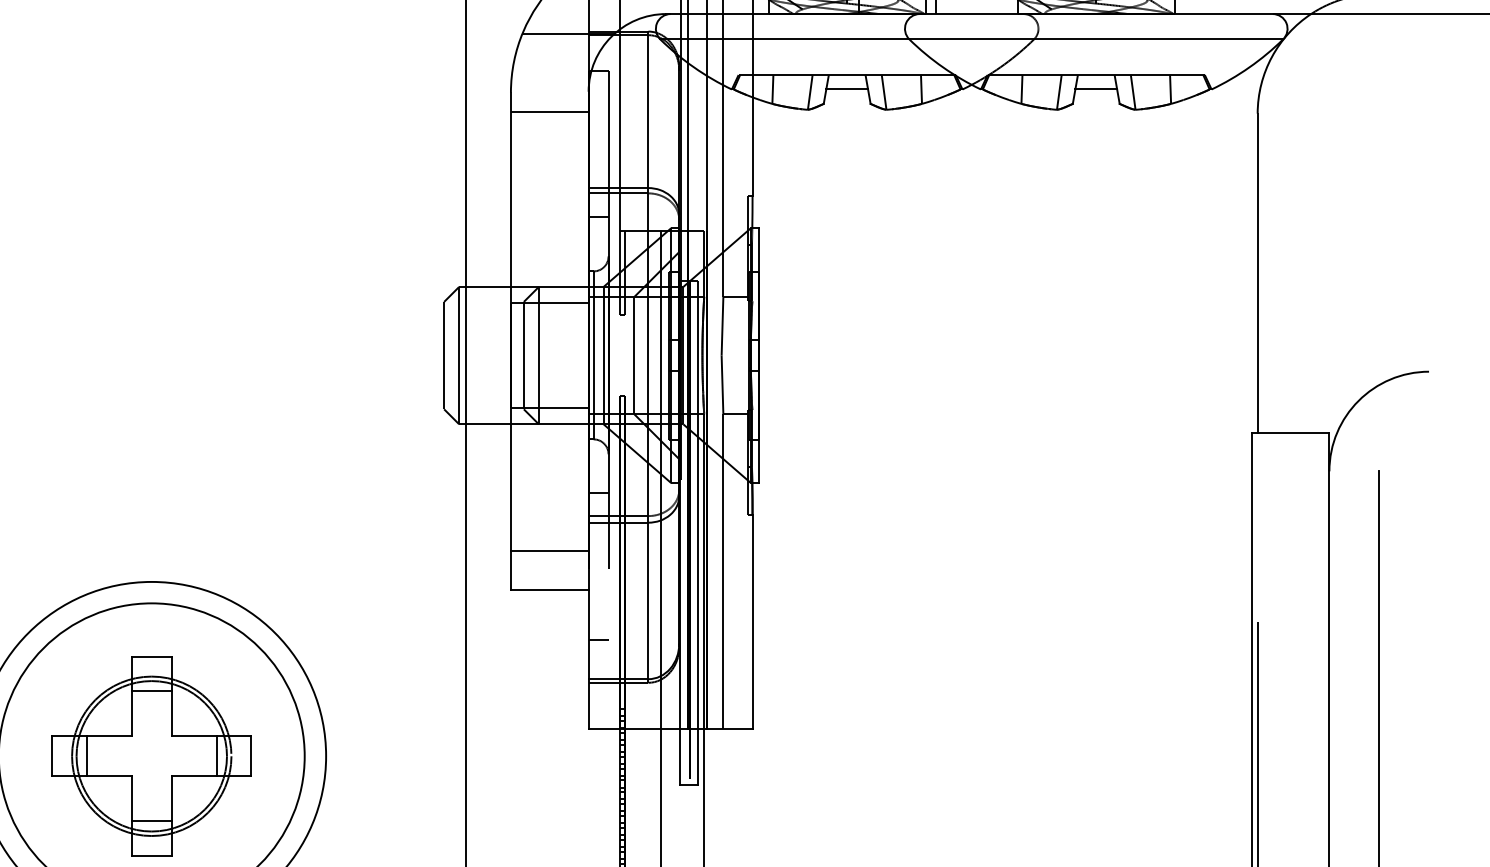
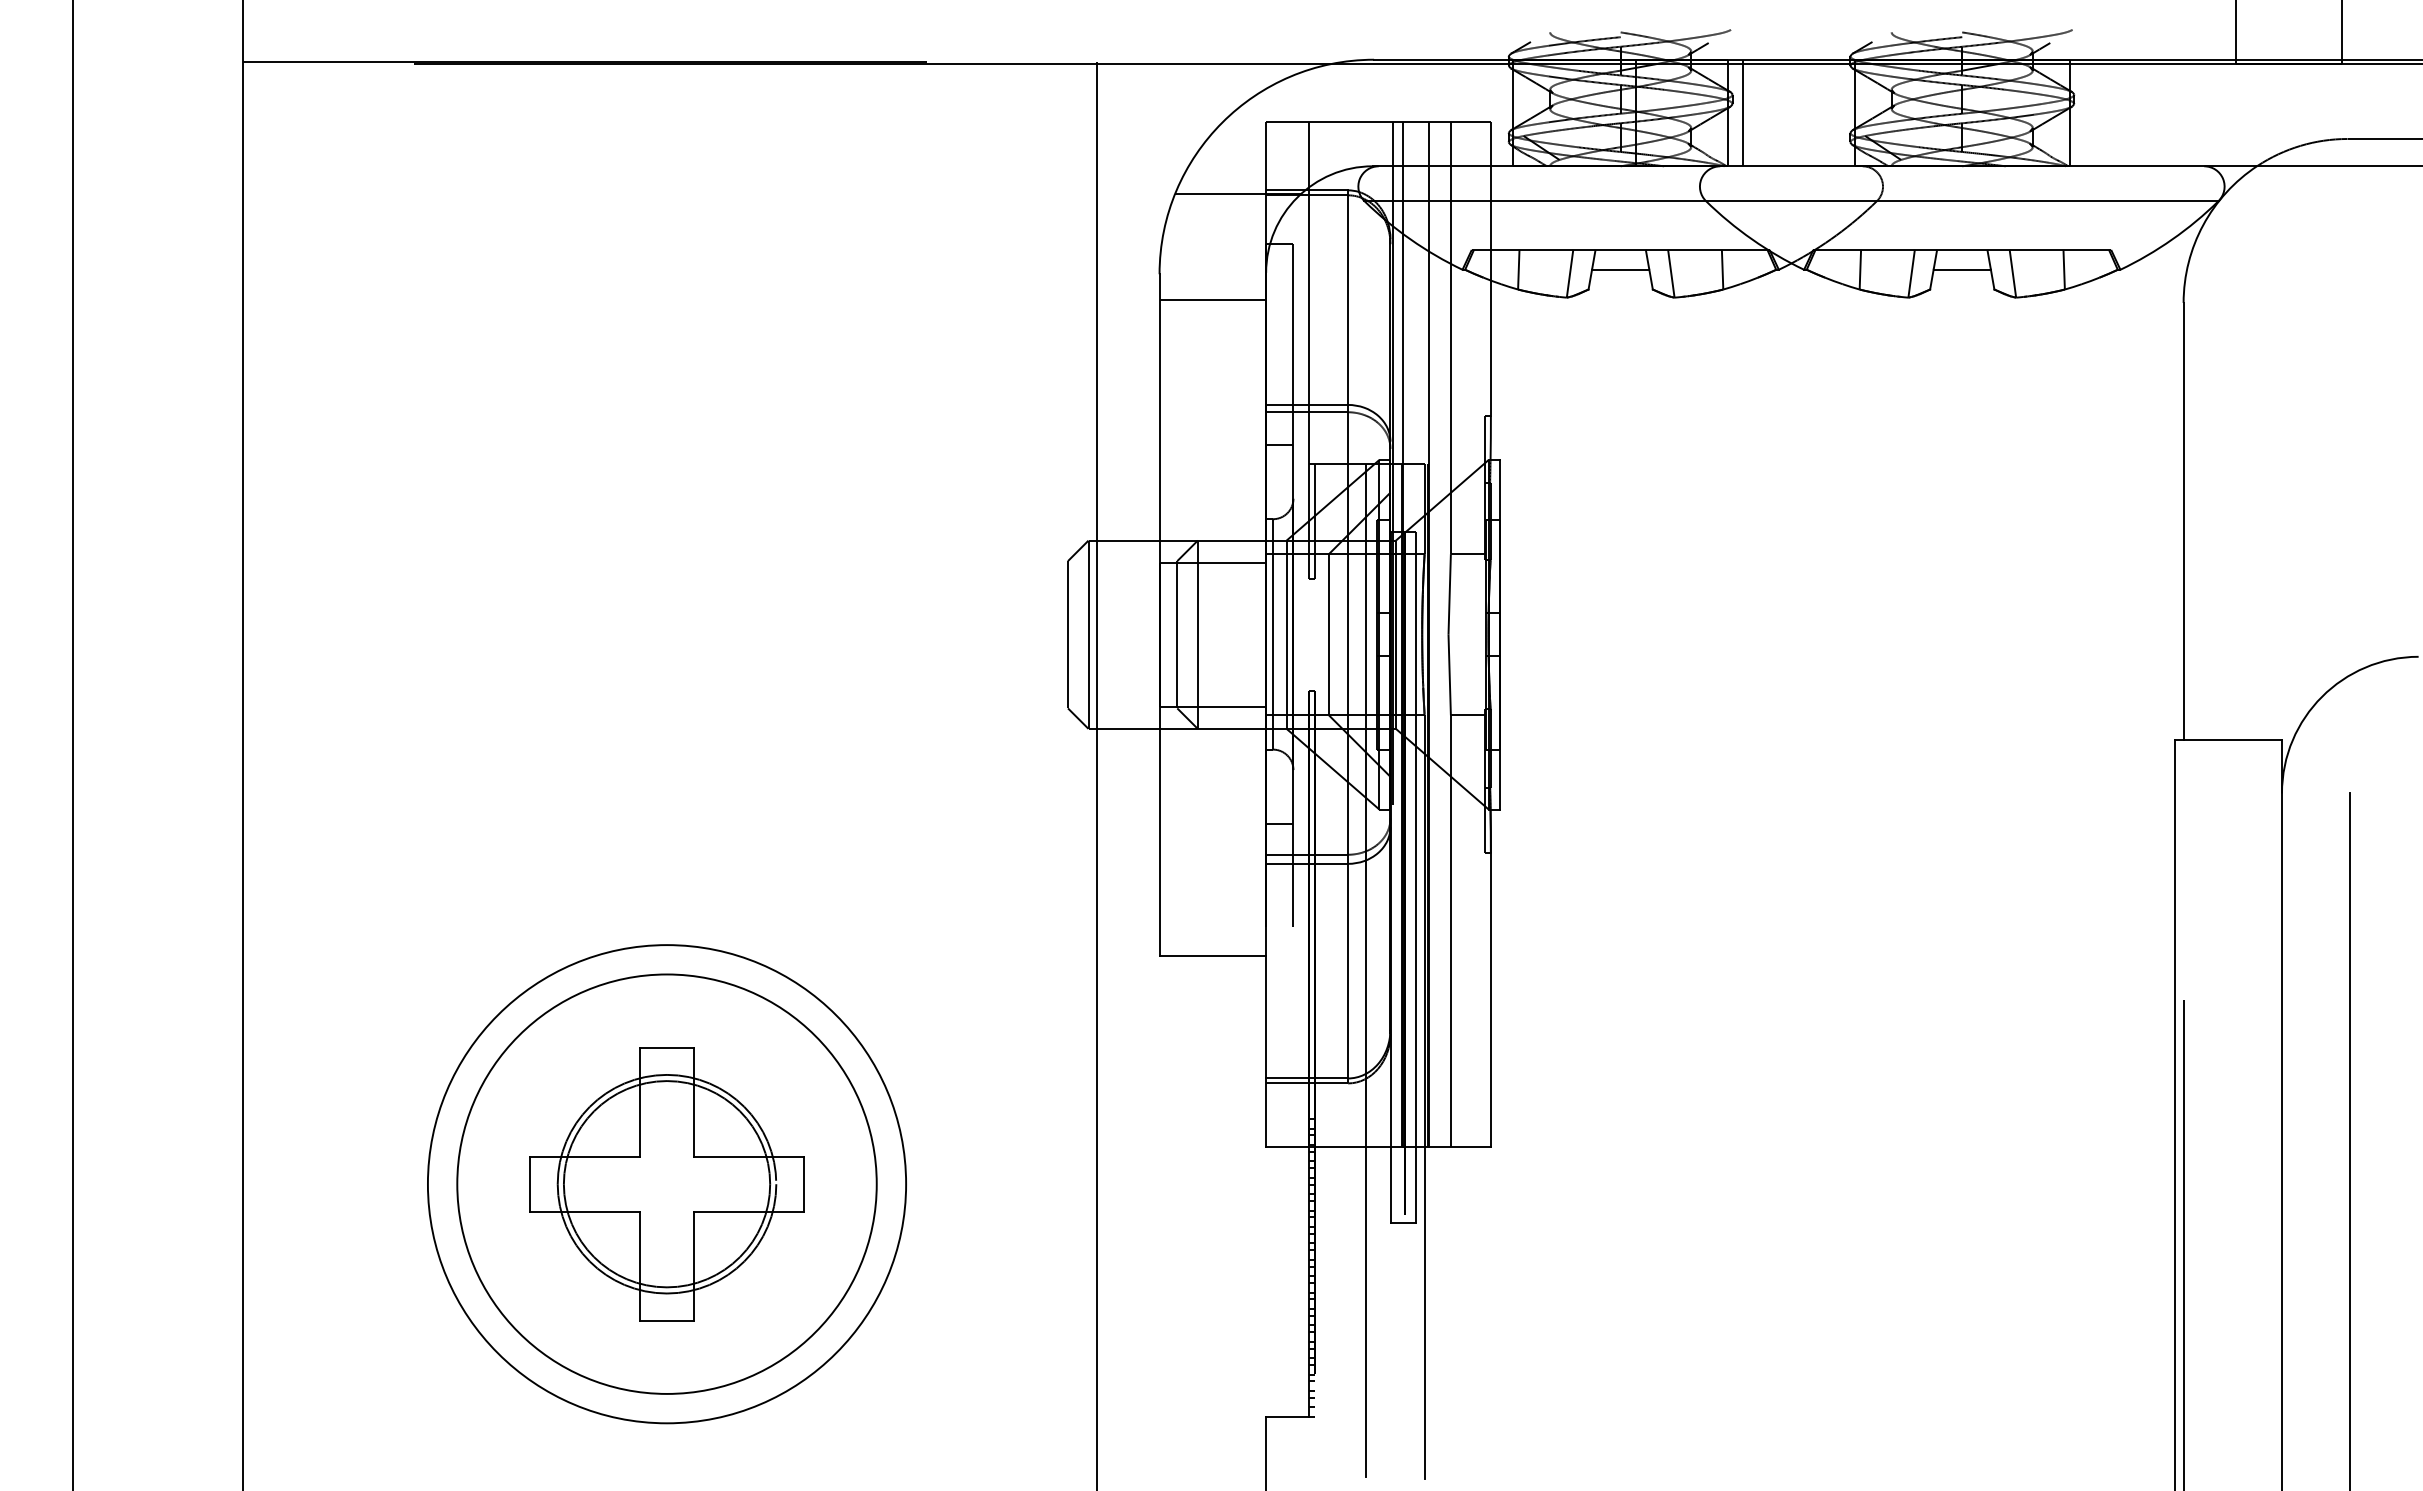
line: (549, 550) -> (1212, 902), removed
line: (598, 639) -> (1279, 1024), removed
line: (151, 690) -> (666, 1094), removed
line: (86, 755) -> (577, 1183), removed
line: (217, 755) -> (756, 1183), removed
line: (151, 821) -> (666, 1273), removed

